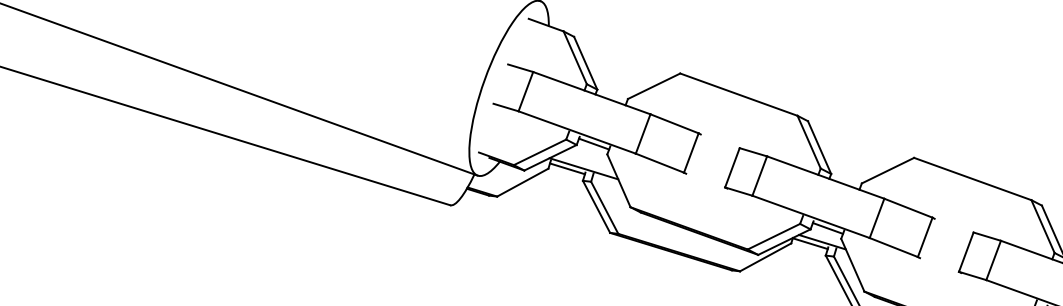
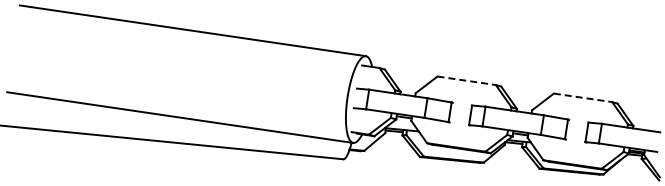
line: (740, 94) -> (467, 80), solid -> dashed
line: (973, 178) -> (583, 97), solid -> dashed

